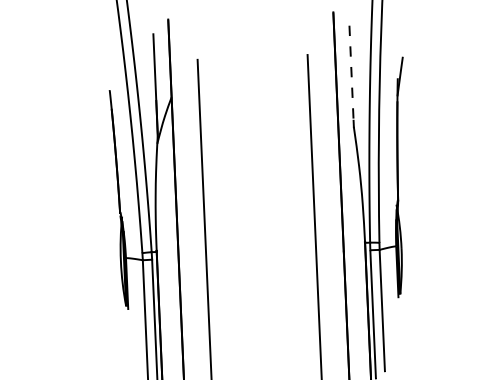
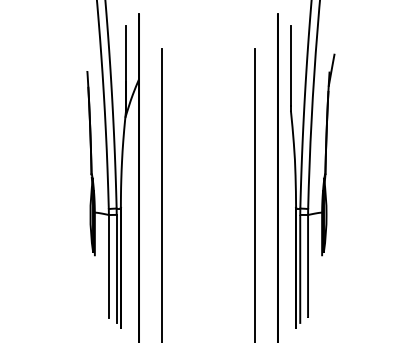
line: (350, 73) -> (290, 65), dashed -> solid

